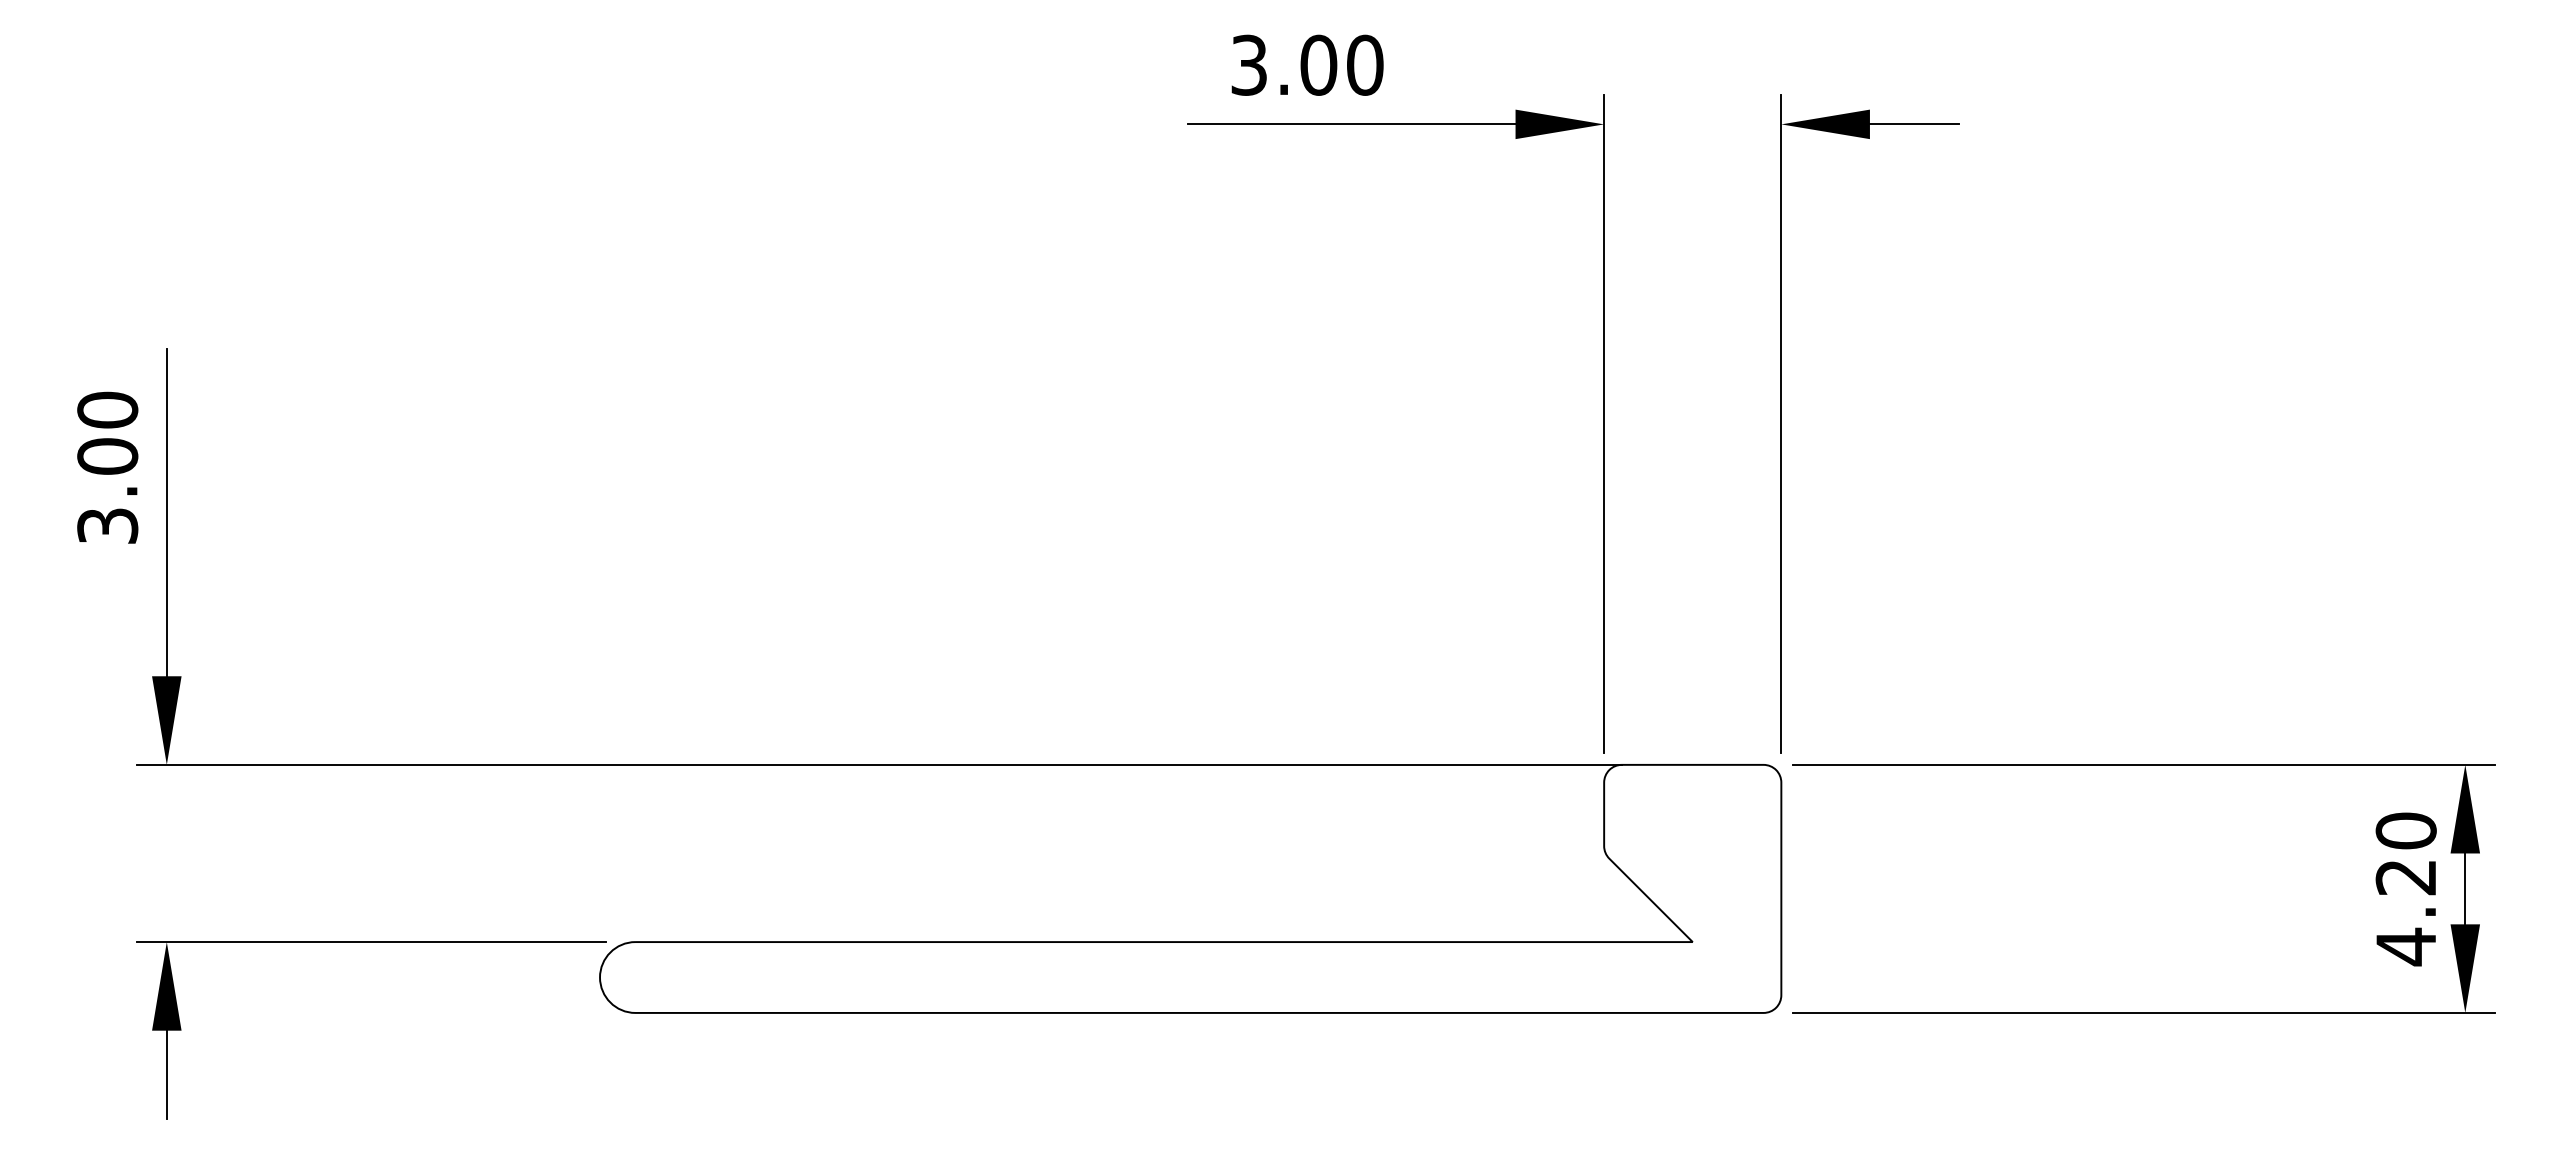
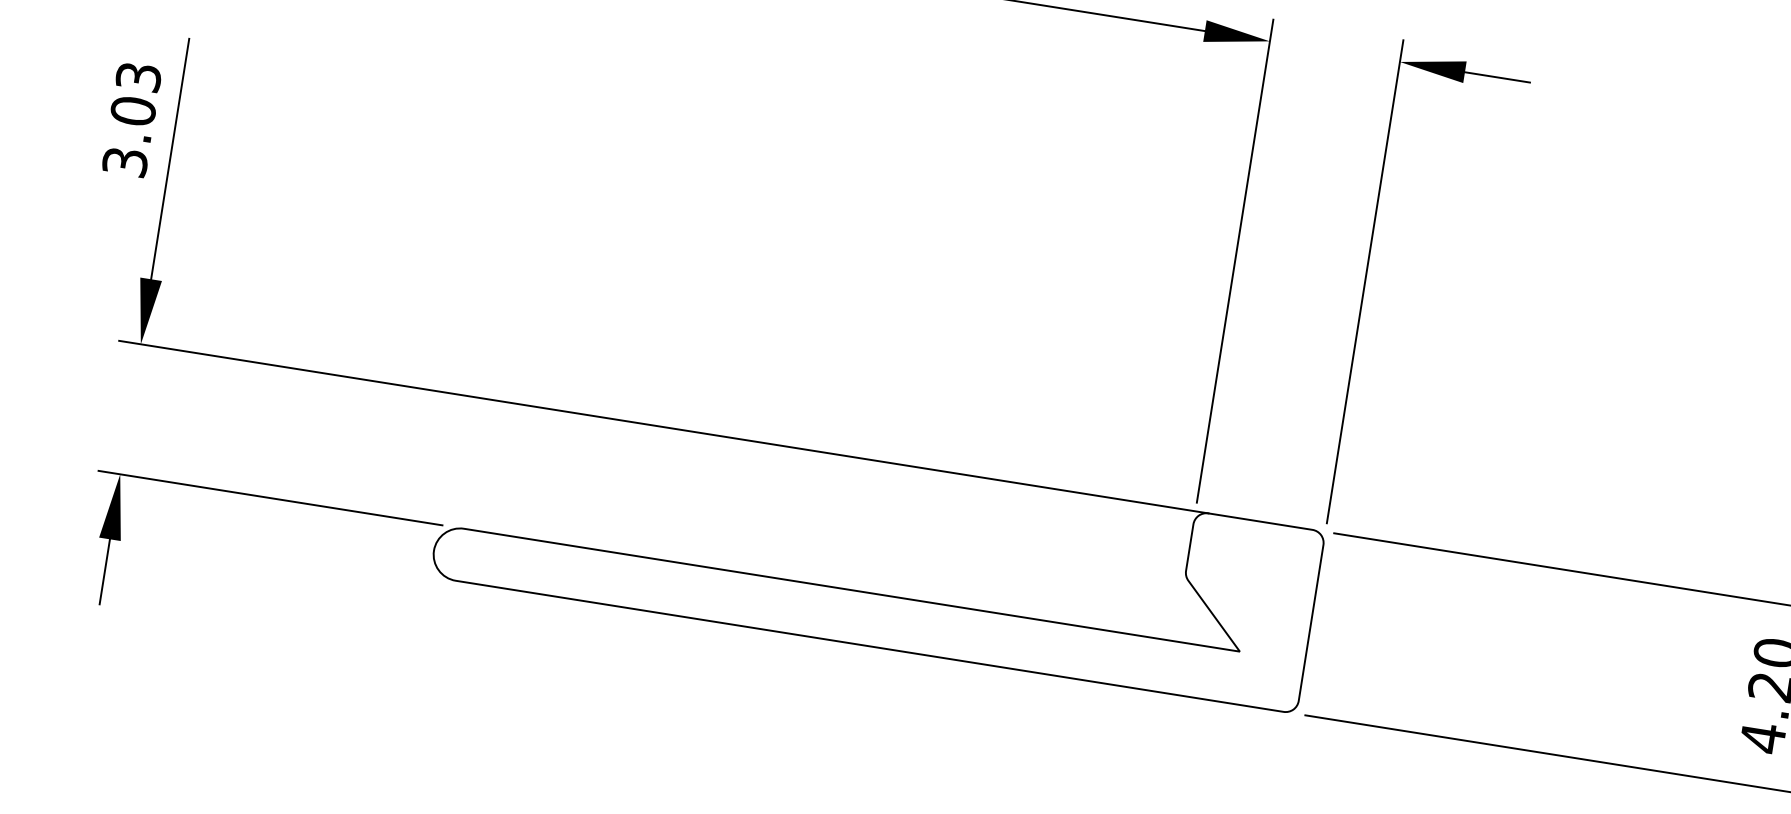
text: (107, 409) -> (138, 76), 3.00 -> 3.03

